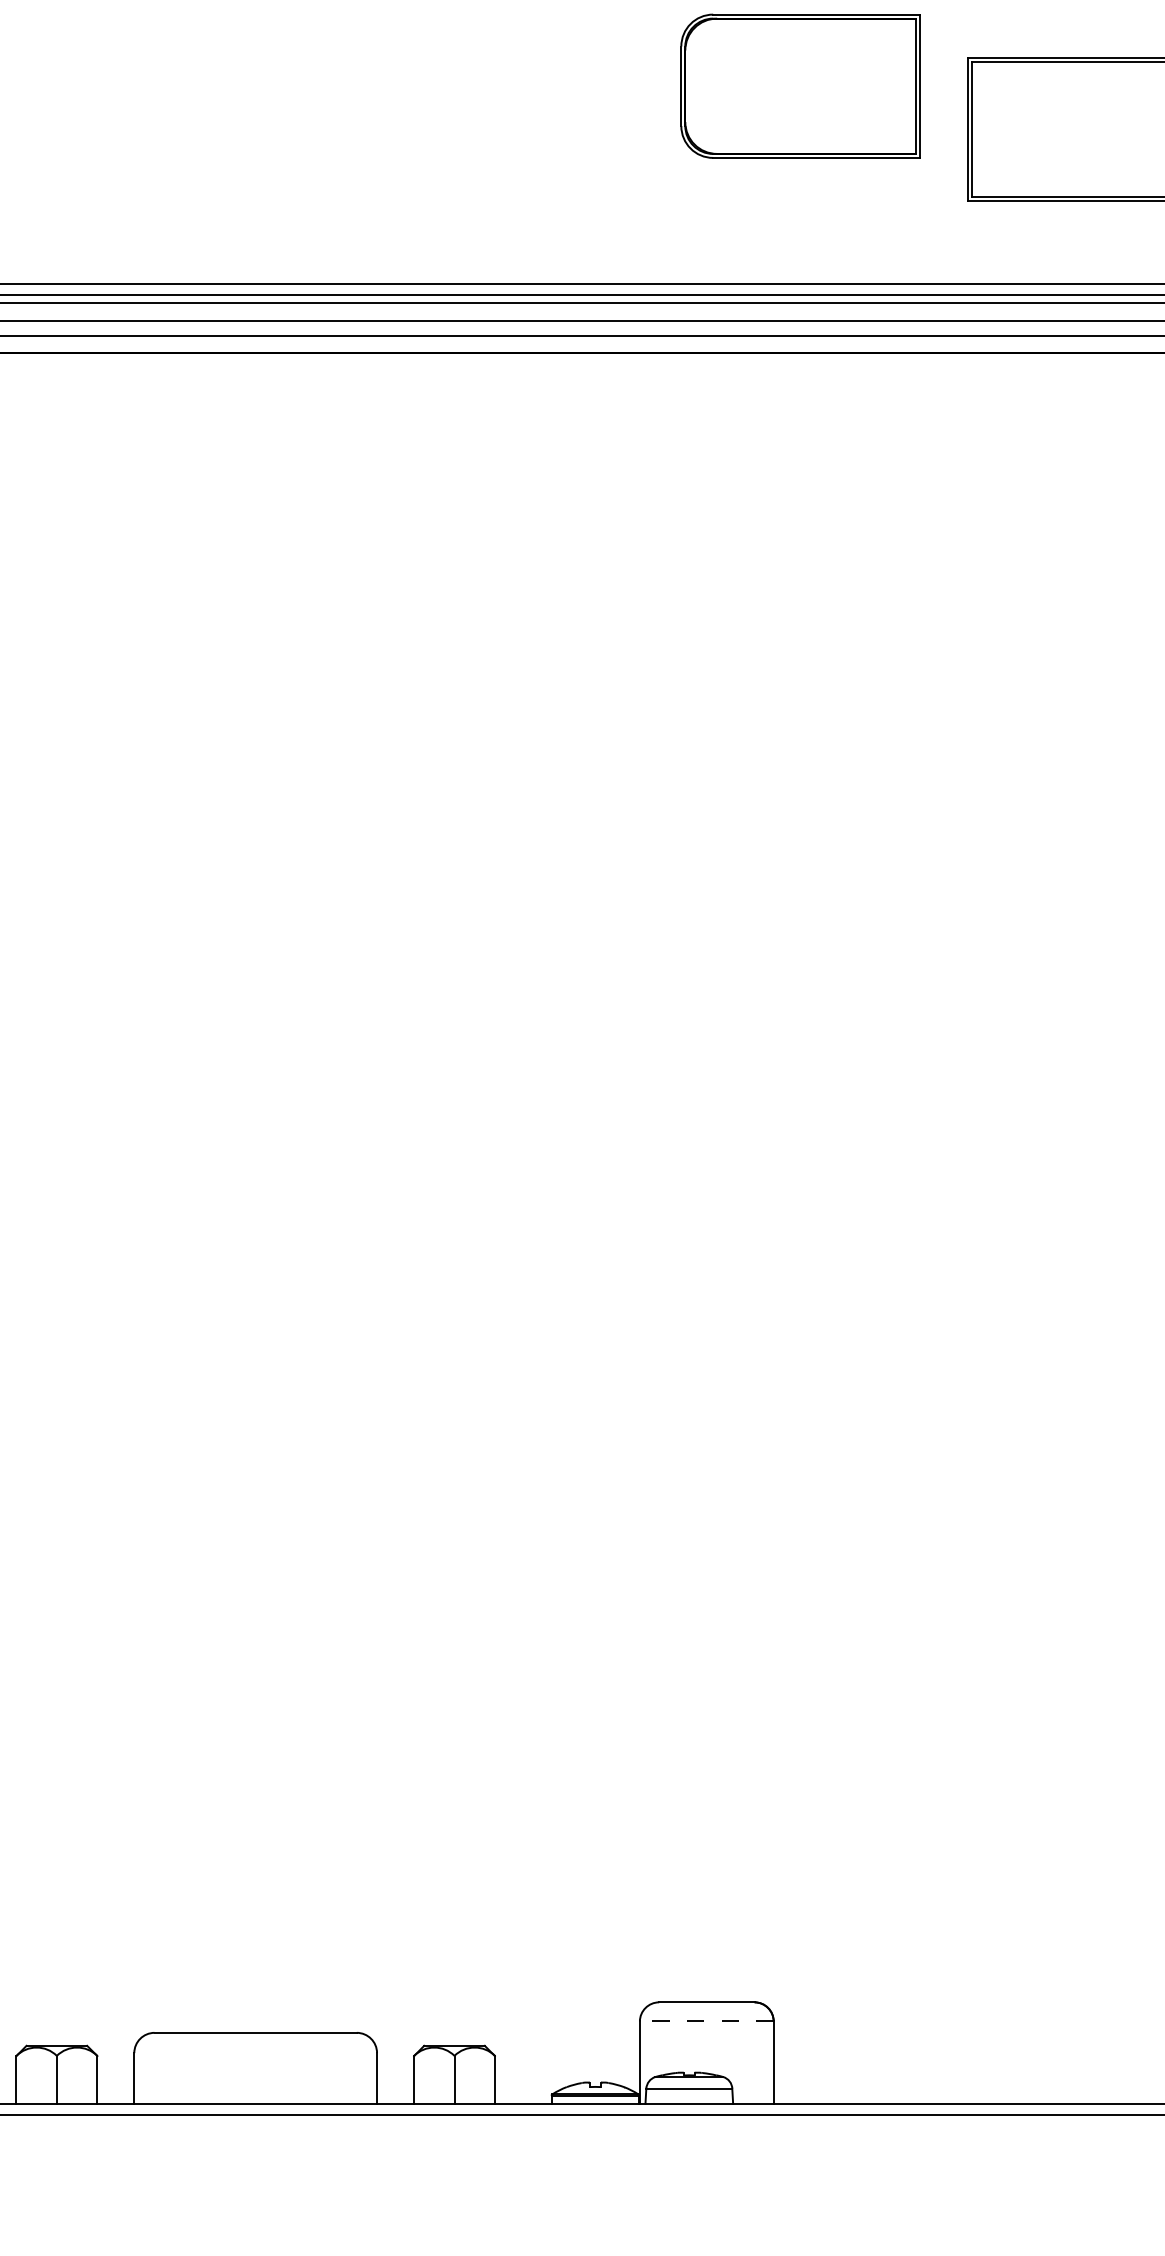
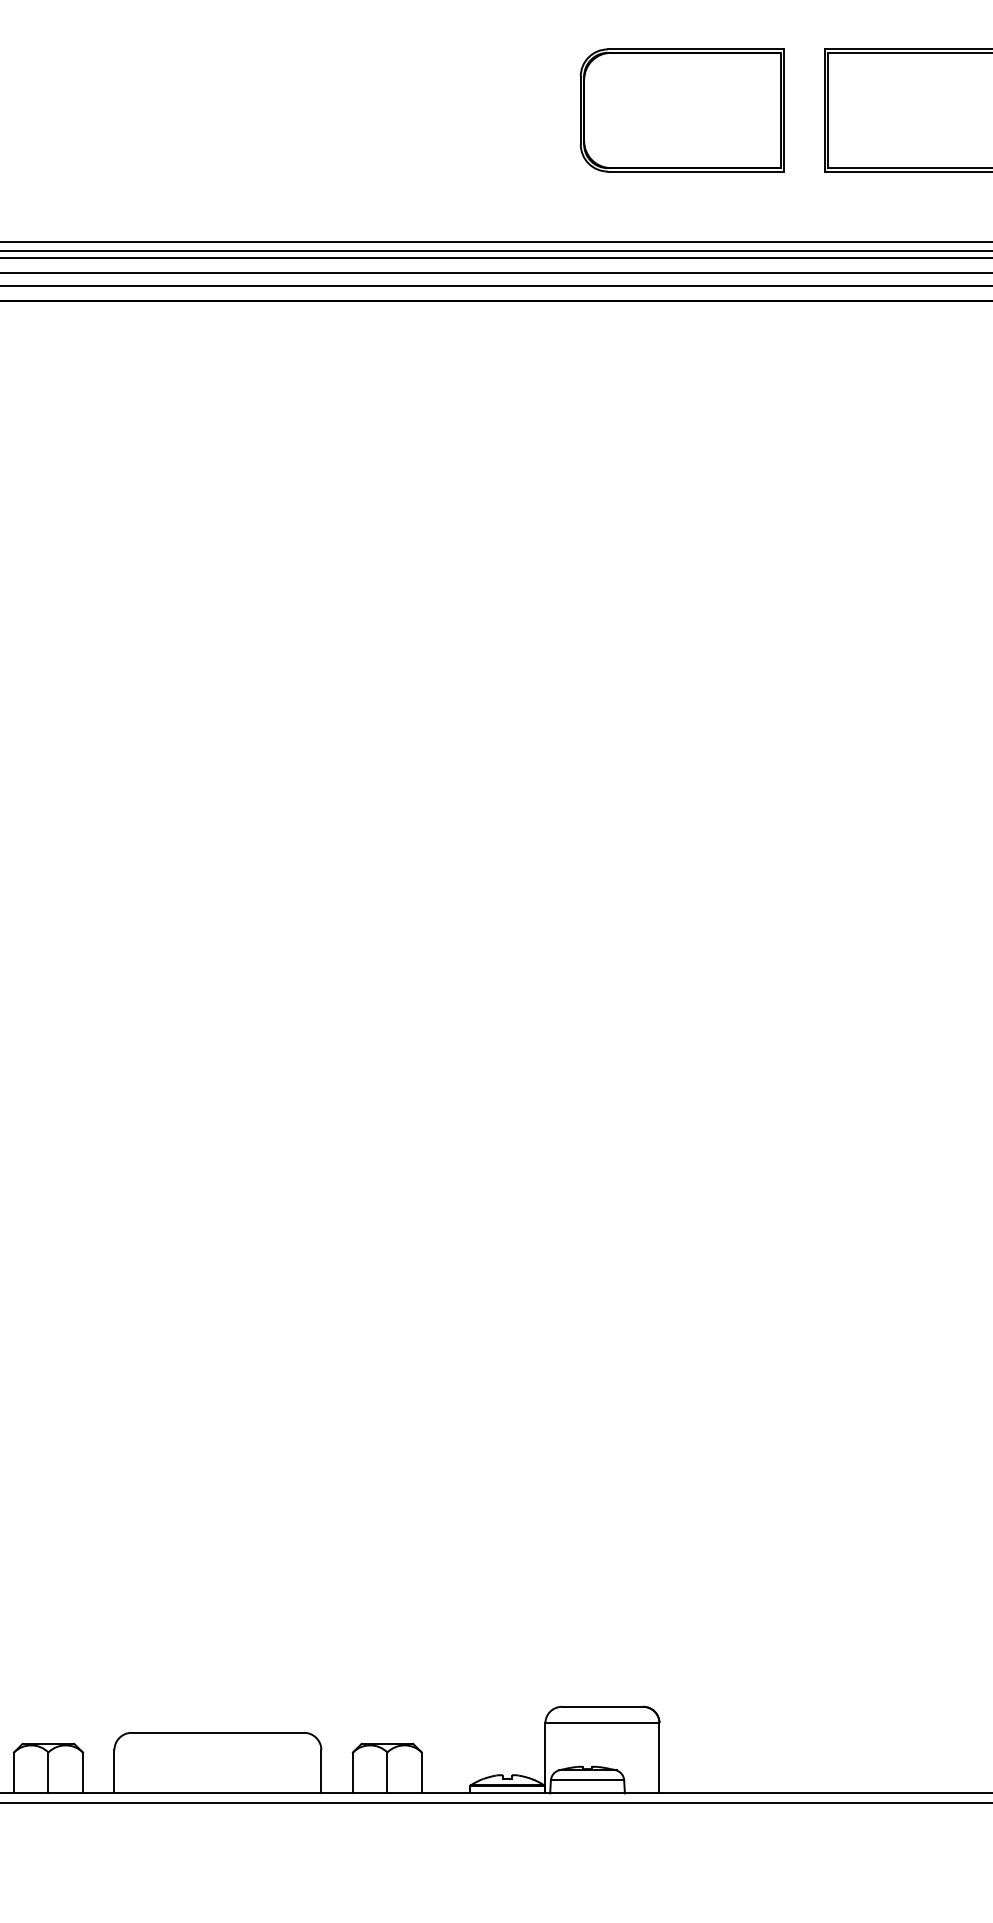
part: (799, 86) -> (681, 110), moved
line: (705, 2021) -> (601, 1723), dashed -> solid

